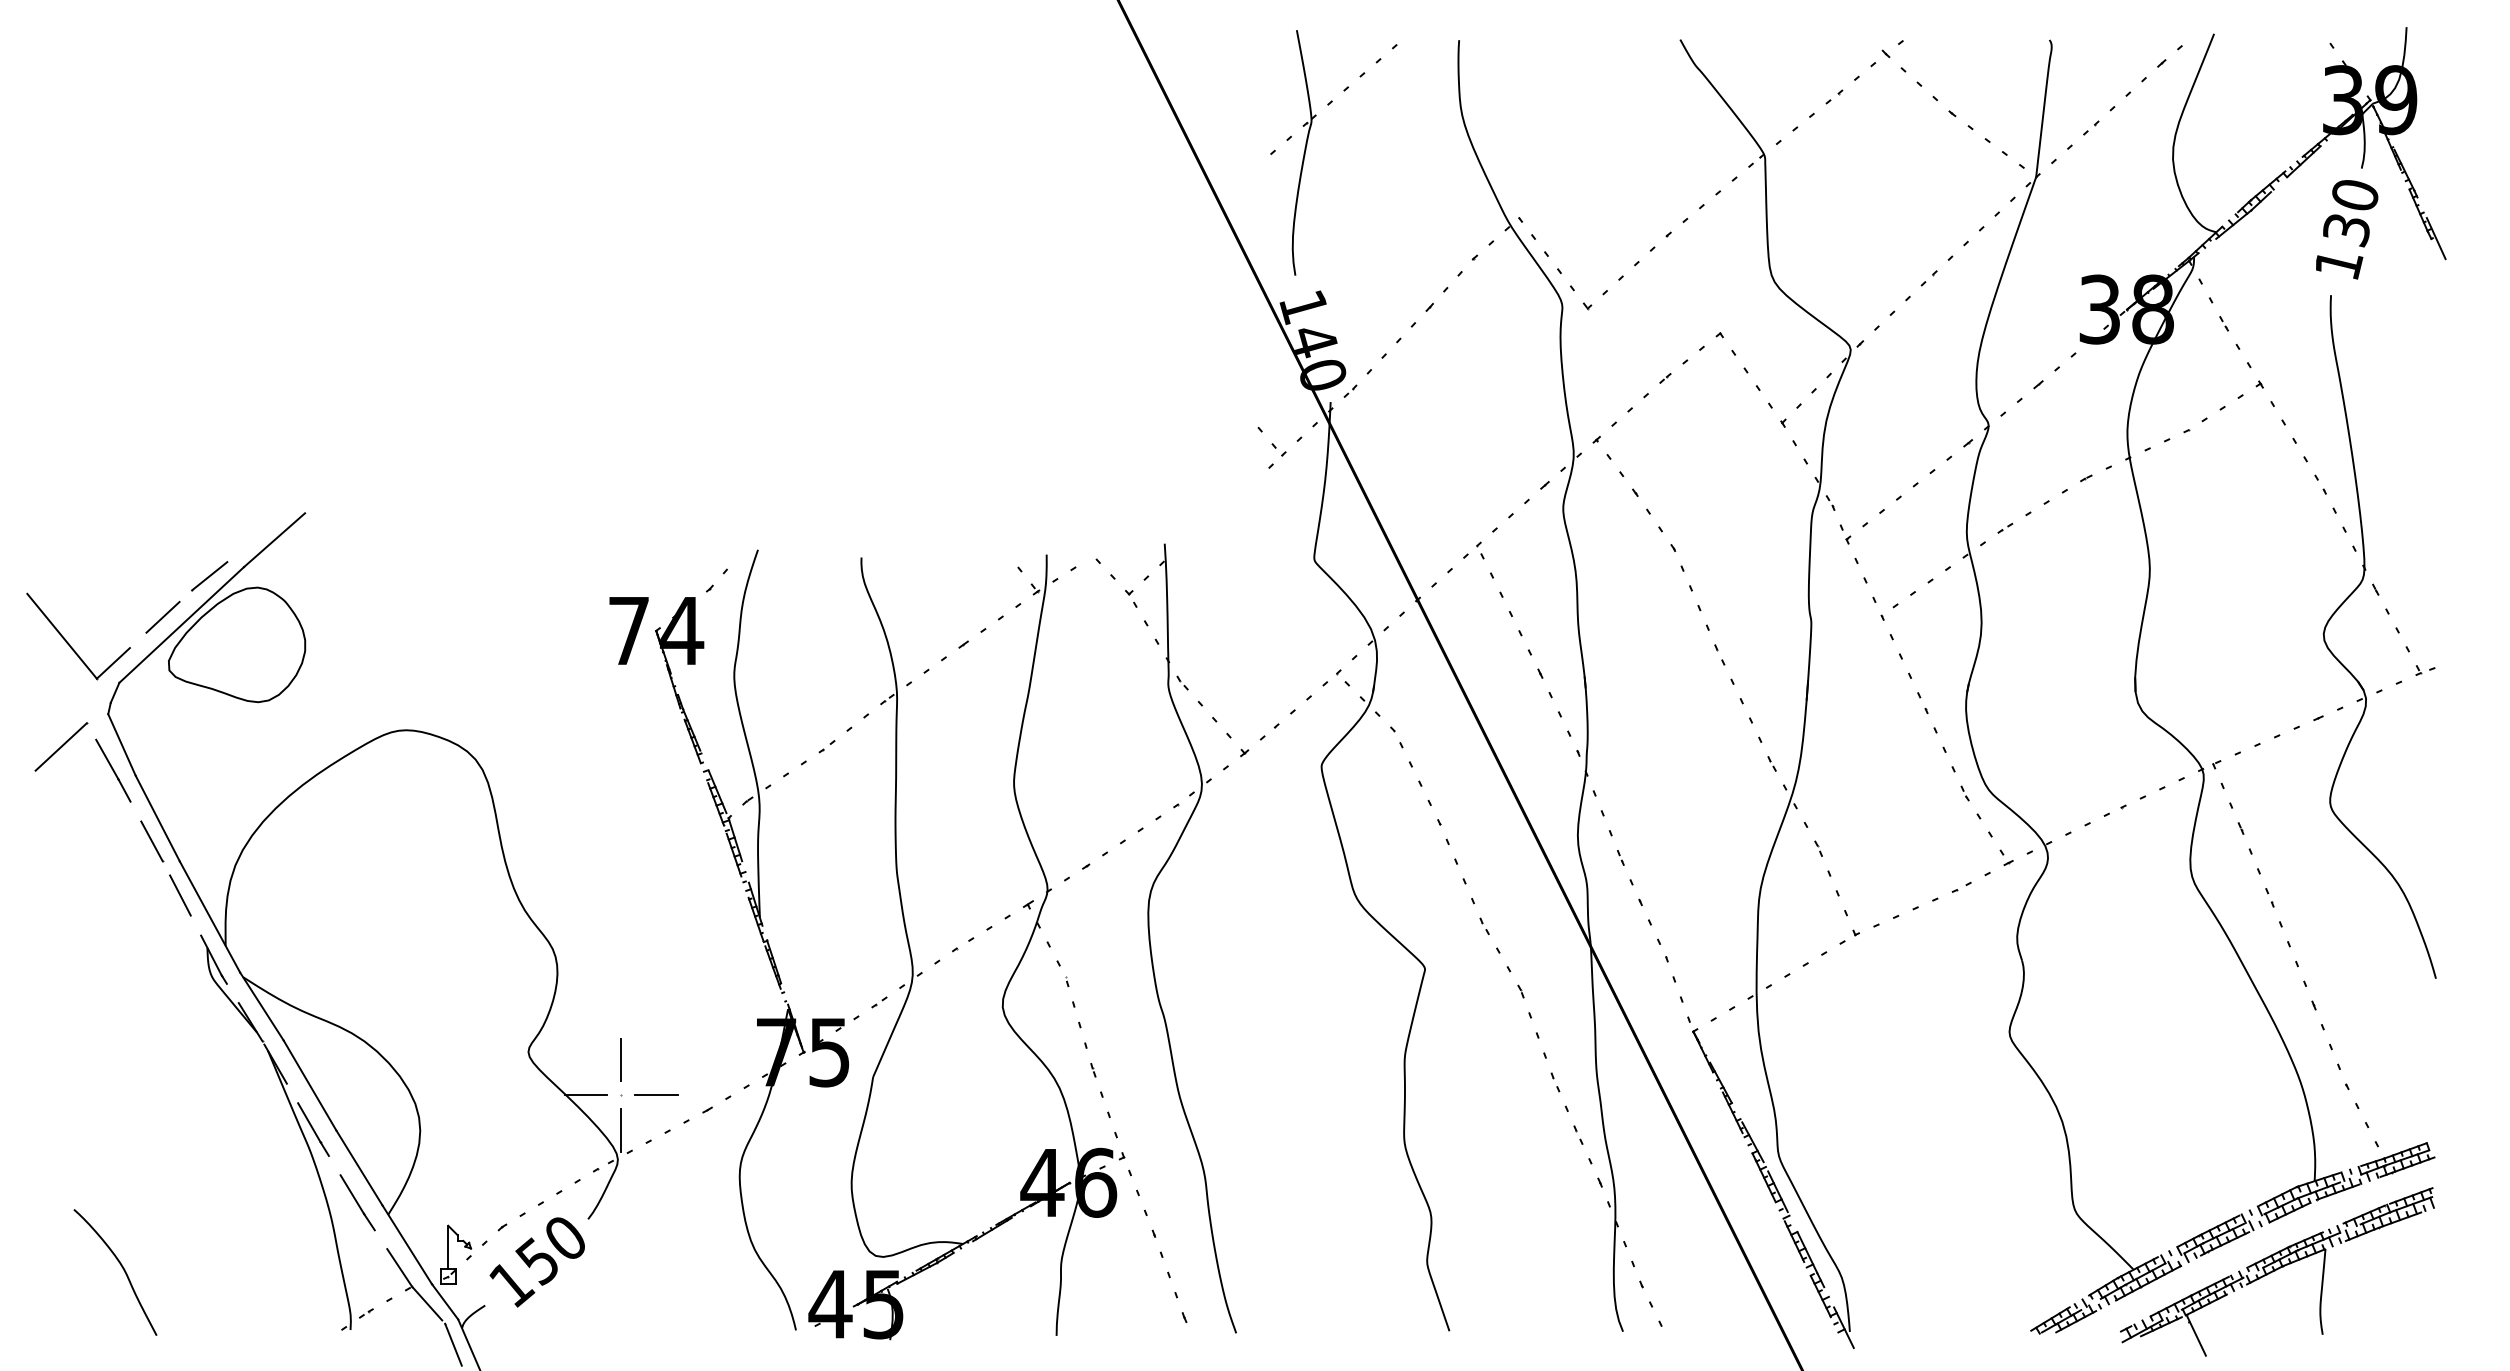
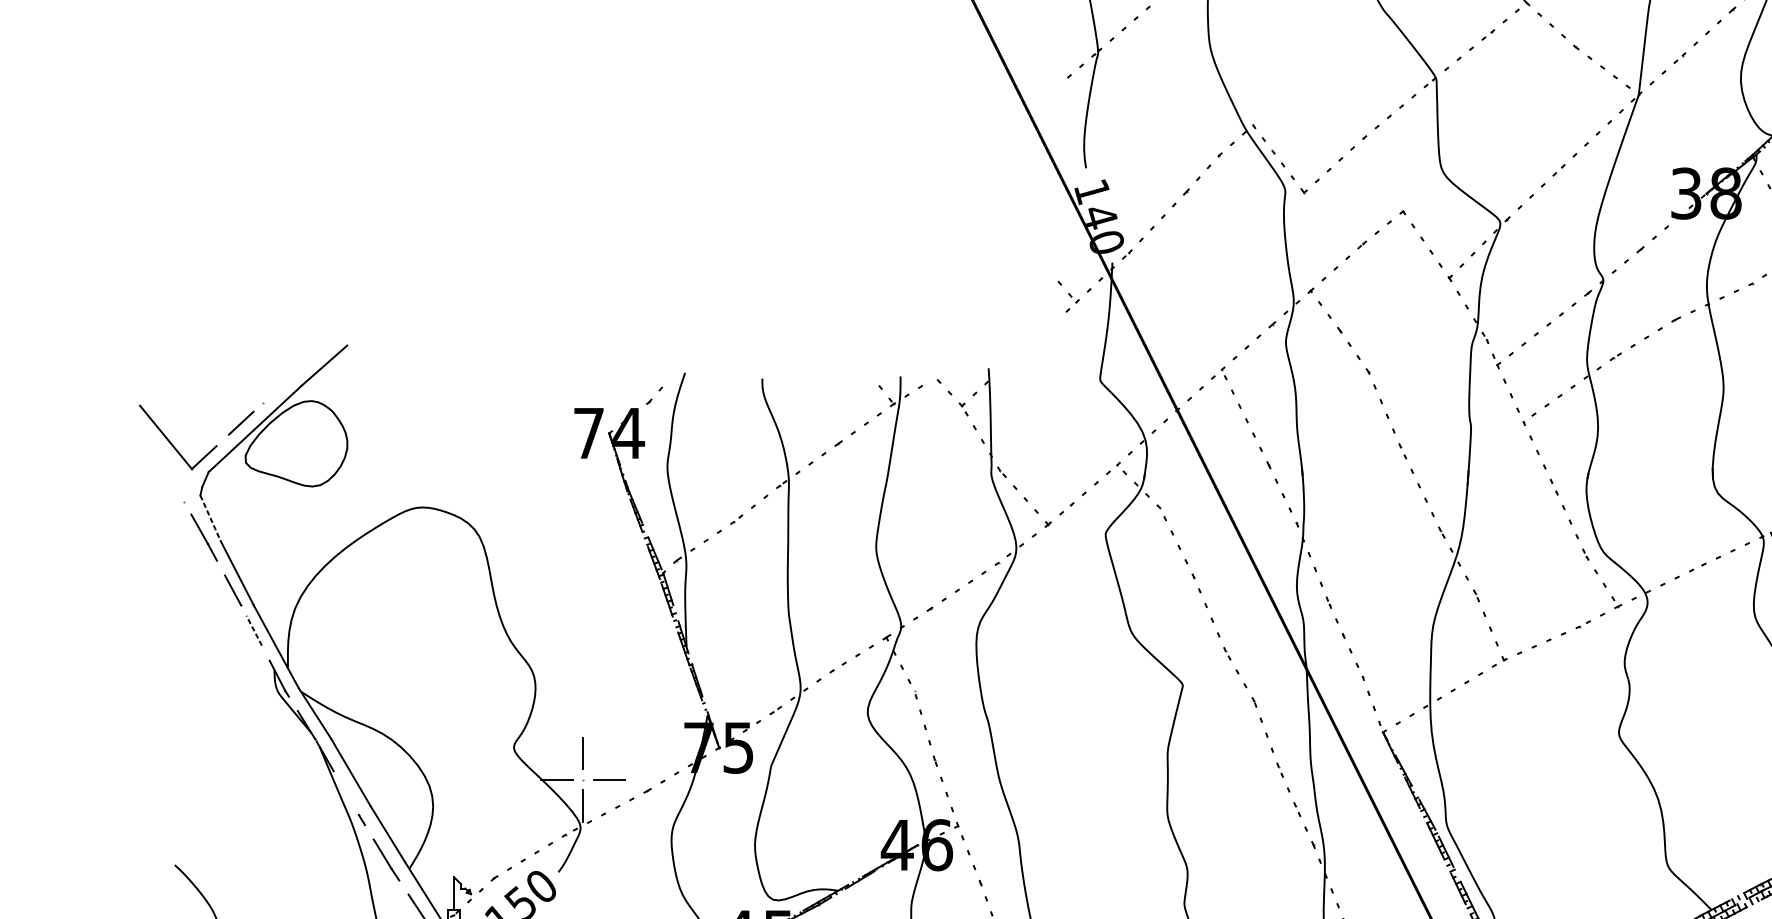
line: (209, 576) -> (275, 392), removed
line: (121, 744) -> (210, 518), solid -> dashed
line: (60, 746) -> (164, 519), removed
line: (180, 895) -> (254, 630), solid -> dashed
line: (309, 1122) -> (350, 800), removed

